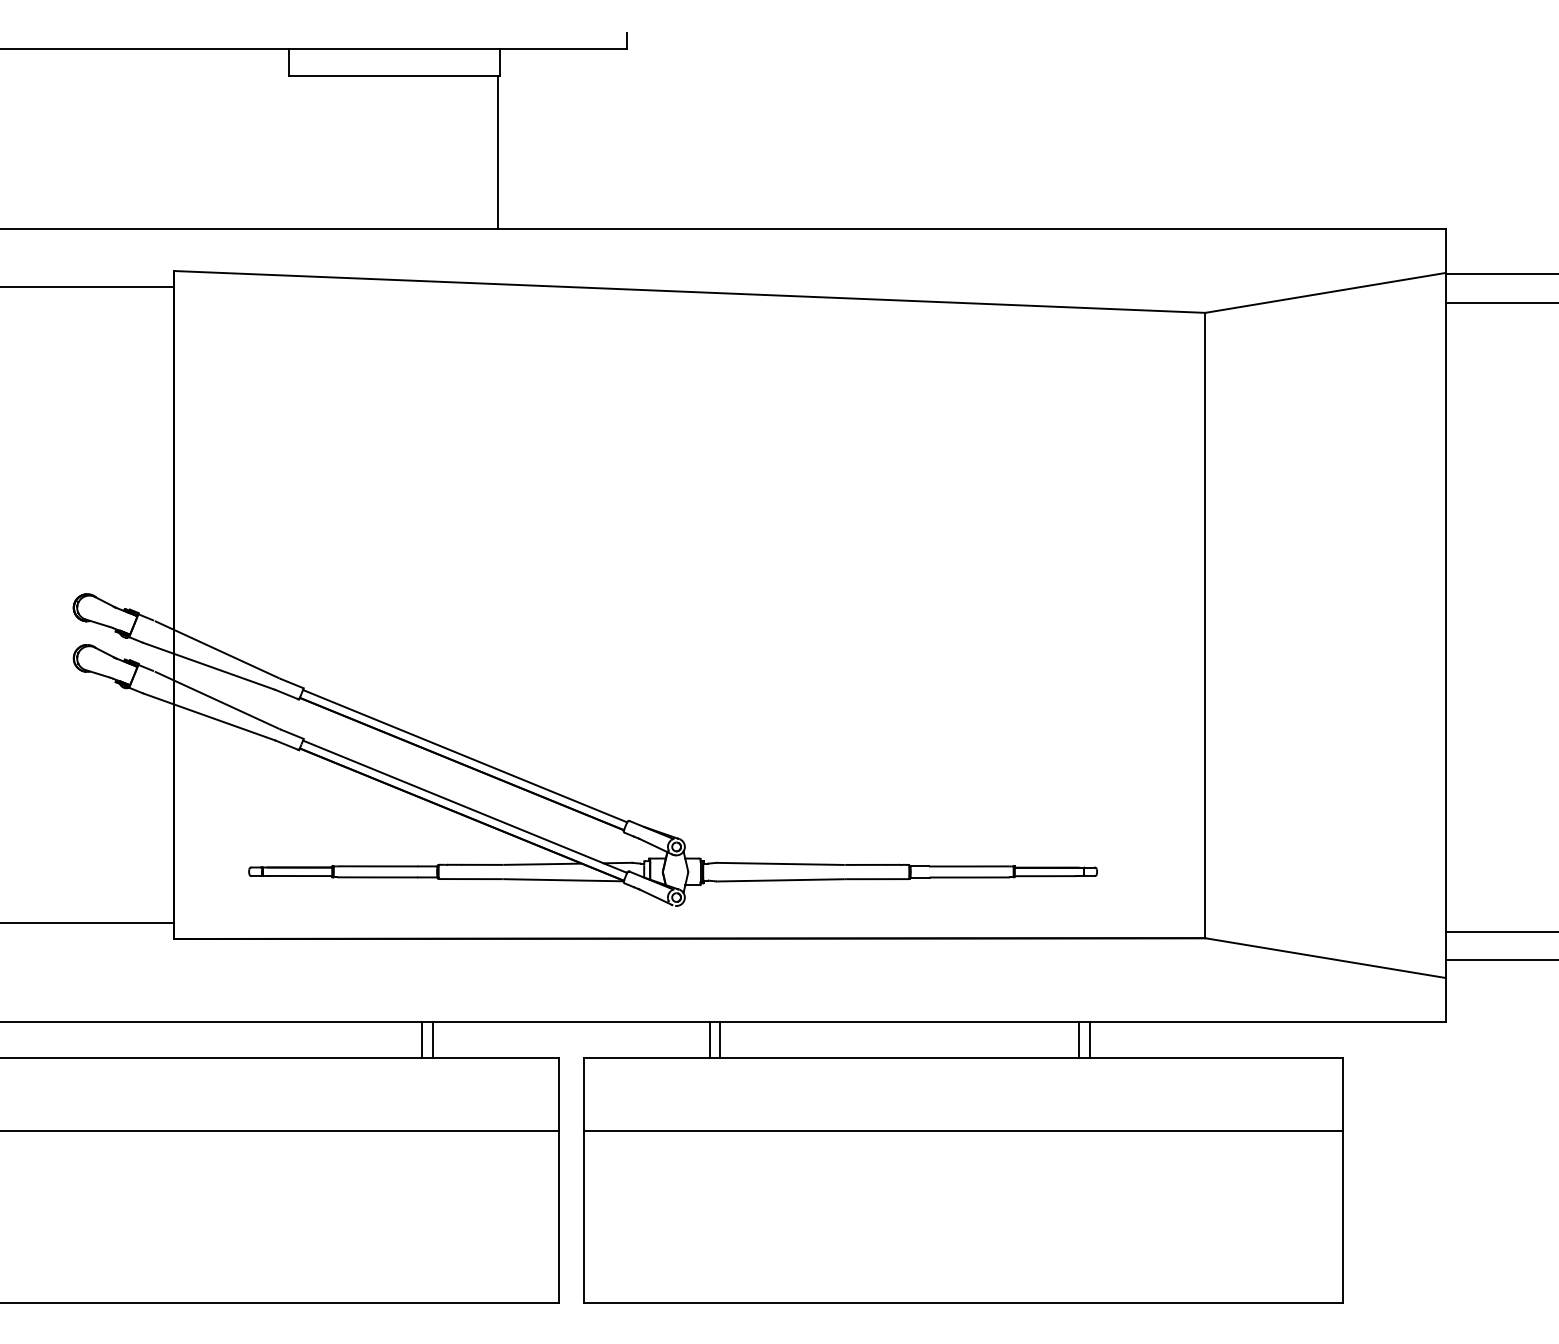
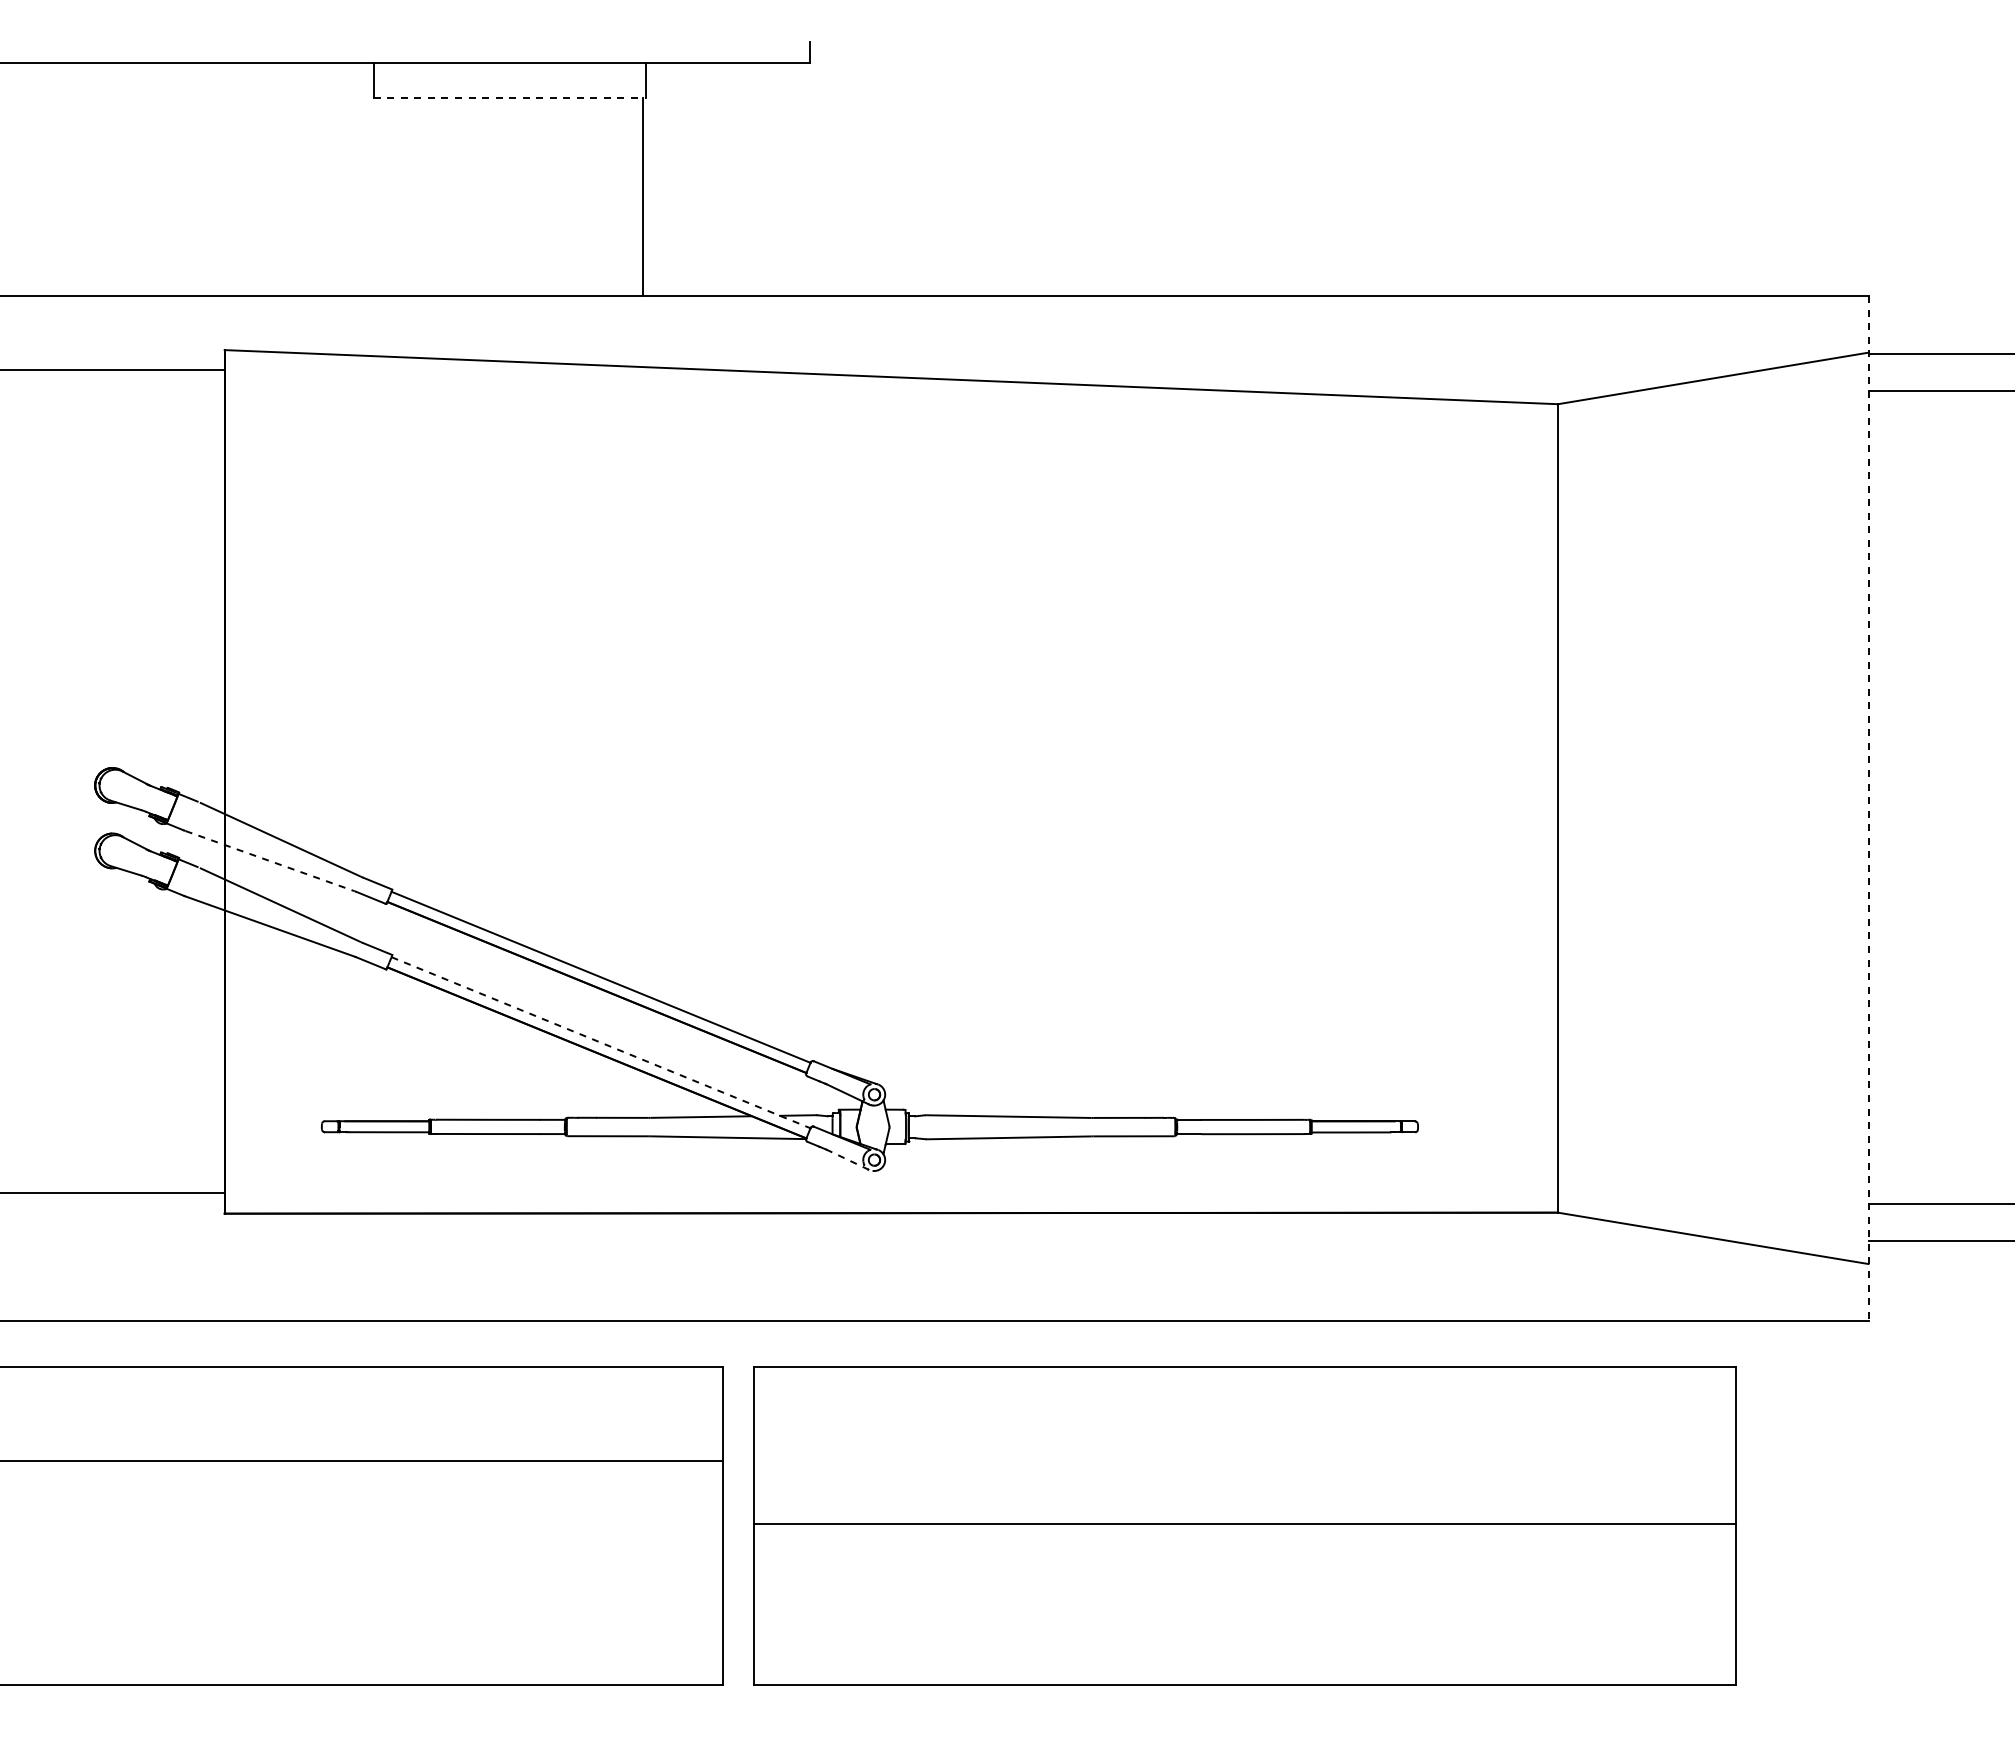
line: (395, 75) -> (510, 97), solid -> dashed
line: (1445, 625) -> (1868, 808), solid -> dashed
line: (209, 666) -> (270, 861), solid -> dashed
line: (465, 806) -> (601, 1042), solid -> dashed
line: (654, 897) -> (846, 1159), solid -> dashed
line: (422, 1039) -> (545, 1343), removed
line: (432, 1039) -> (559, 1343), removed
line: (709, 1039) -> (917, 1343), removed
line: (719, 1039) -> (930, 1343), removed
line: (1079, 1039) -> (1395, 1343), removed
line: (1089, 1039) -> (1408, 1343), removed
line: (962, 1130) -> (1244, 1524), moved

